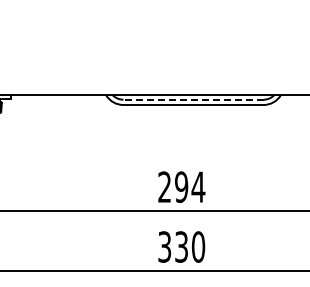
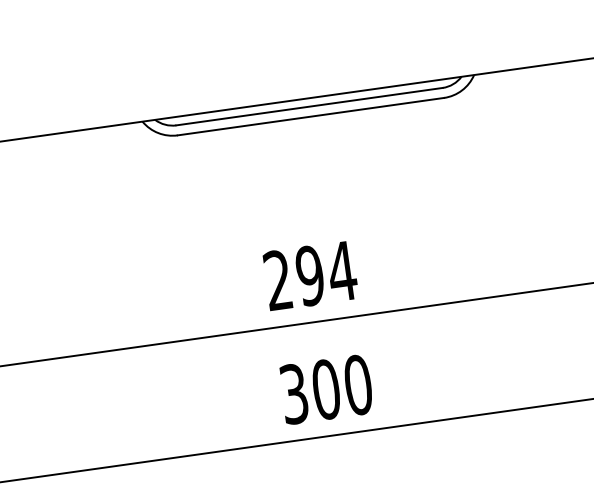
line: (193, 99) -> (309, 106), dashed -> solid
text: (181, 246) -> (325, 388), 330 -> 300

